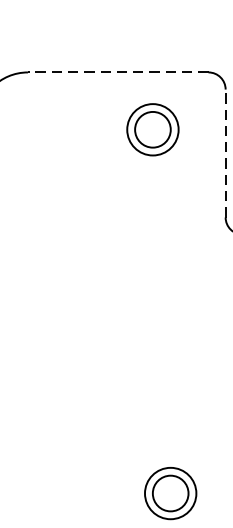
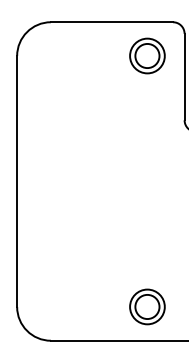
line: (117, 72) -> (111, 22), dashed -> solid
part: (153, 129) -> (147, 55), moved
line: (225, 152) -> (184, 76), dashed -> solid

